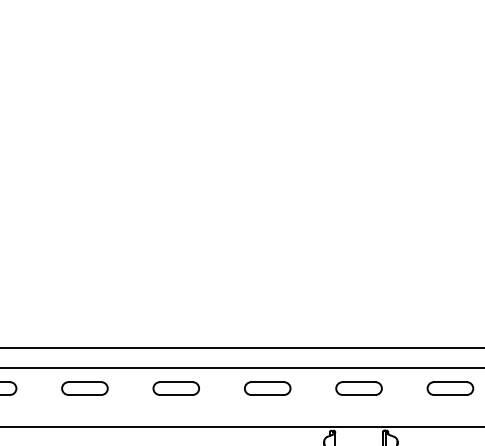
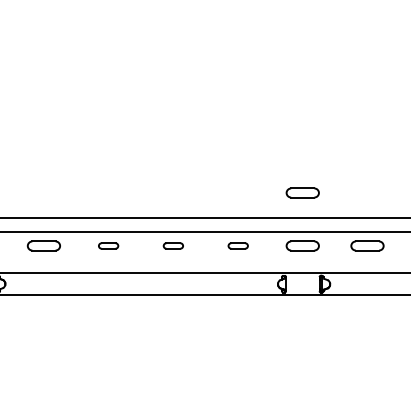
part: (358, 313) -> (302, 192), added
part: (84, 387) -> (108, 245), size x0.6
part: (176, 387) -> (173, 245), size x0.6
part: (268, 387) -> (238, 245), size x0.6

